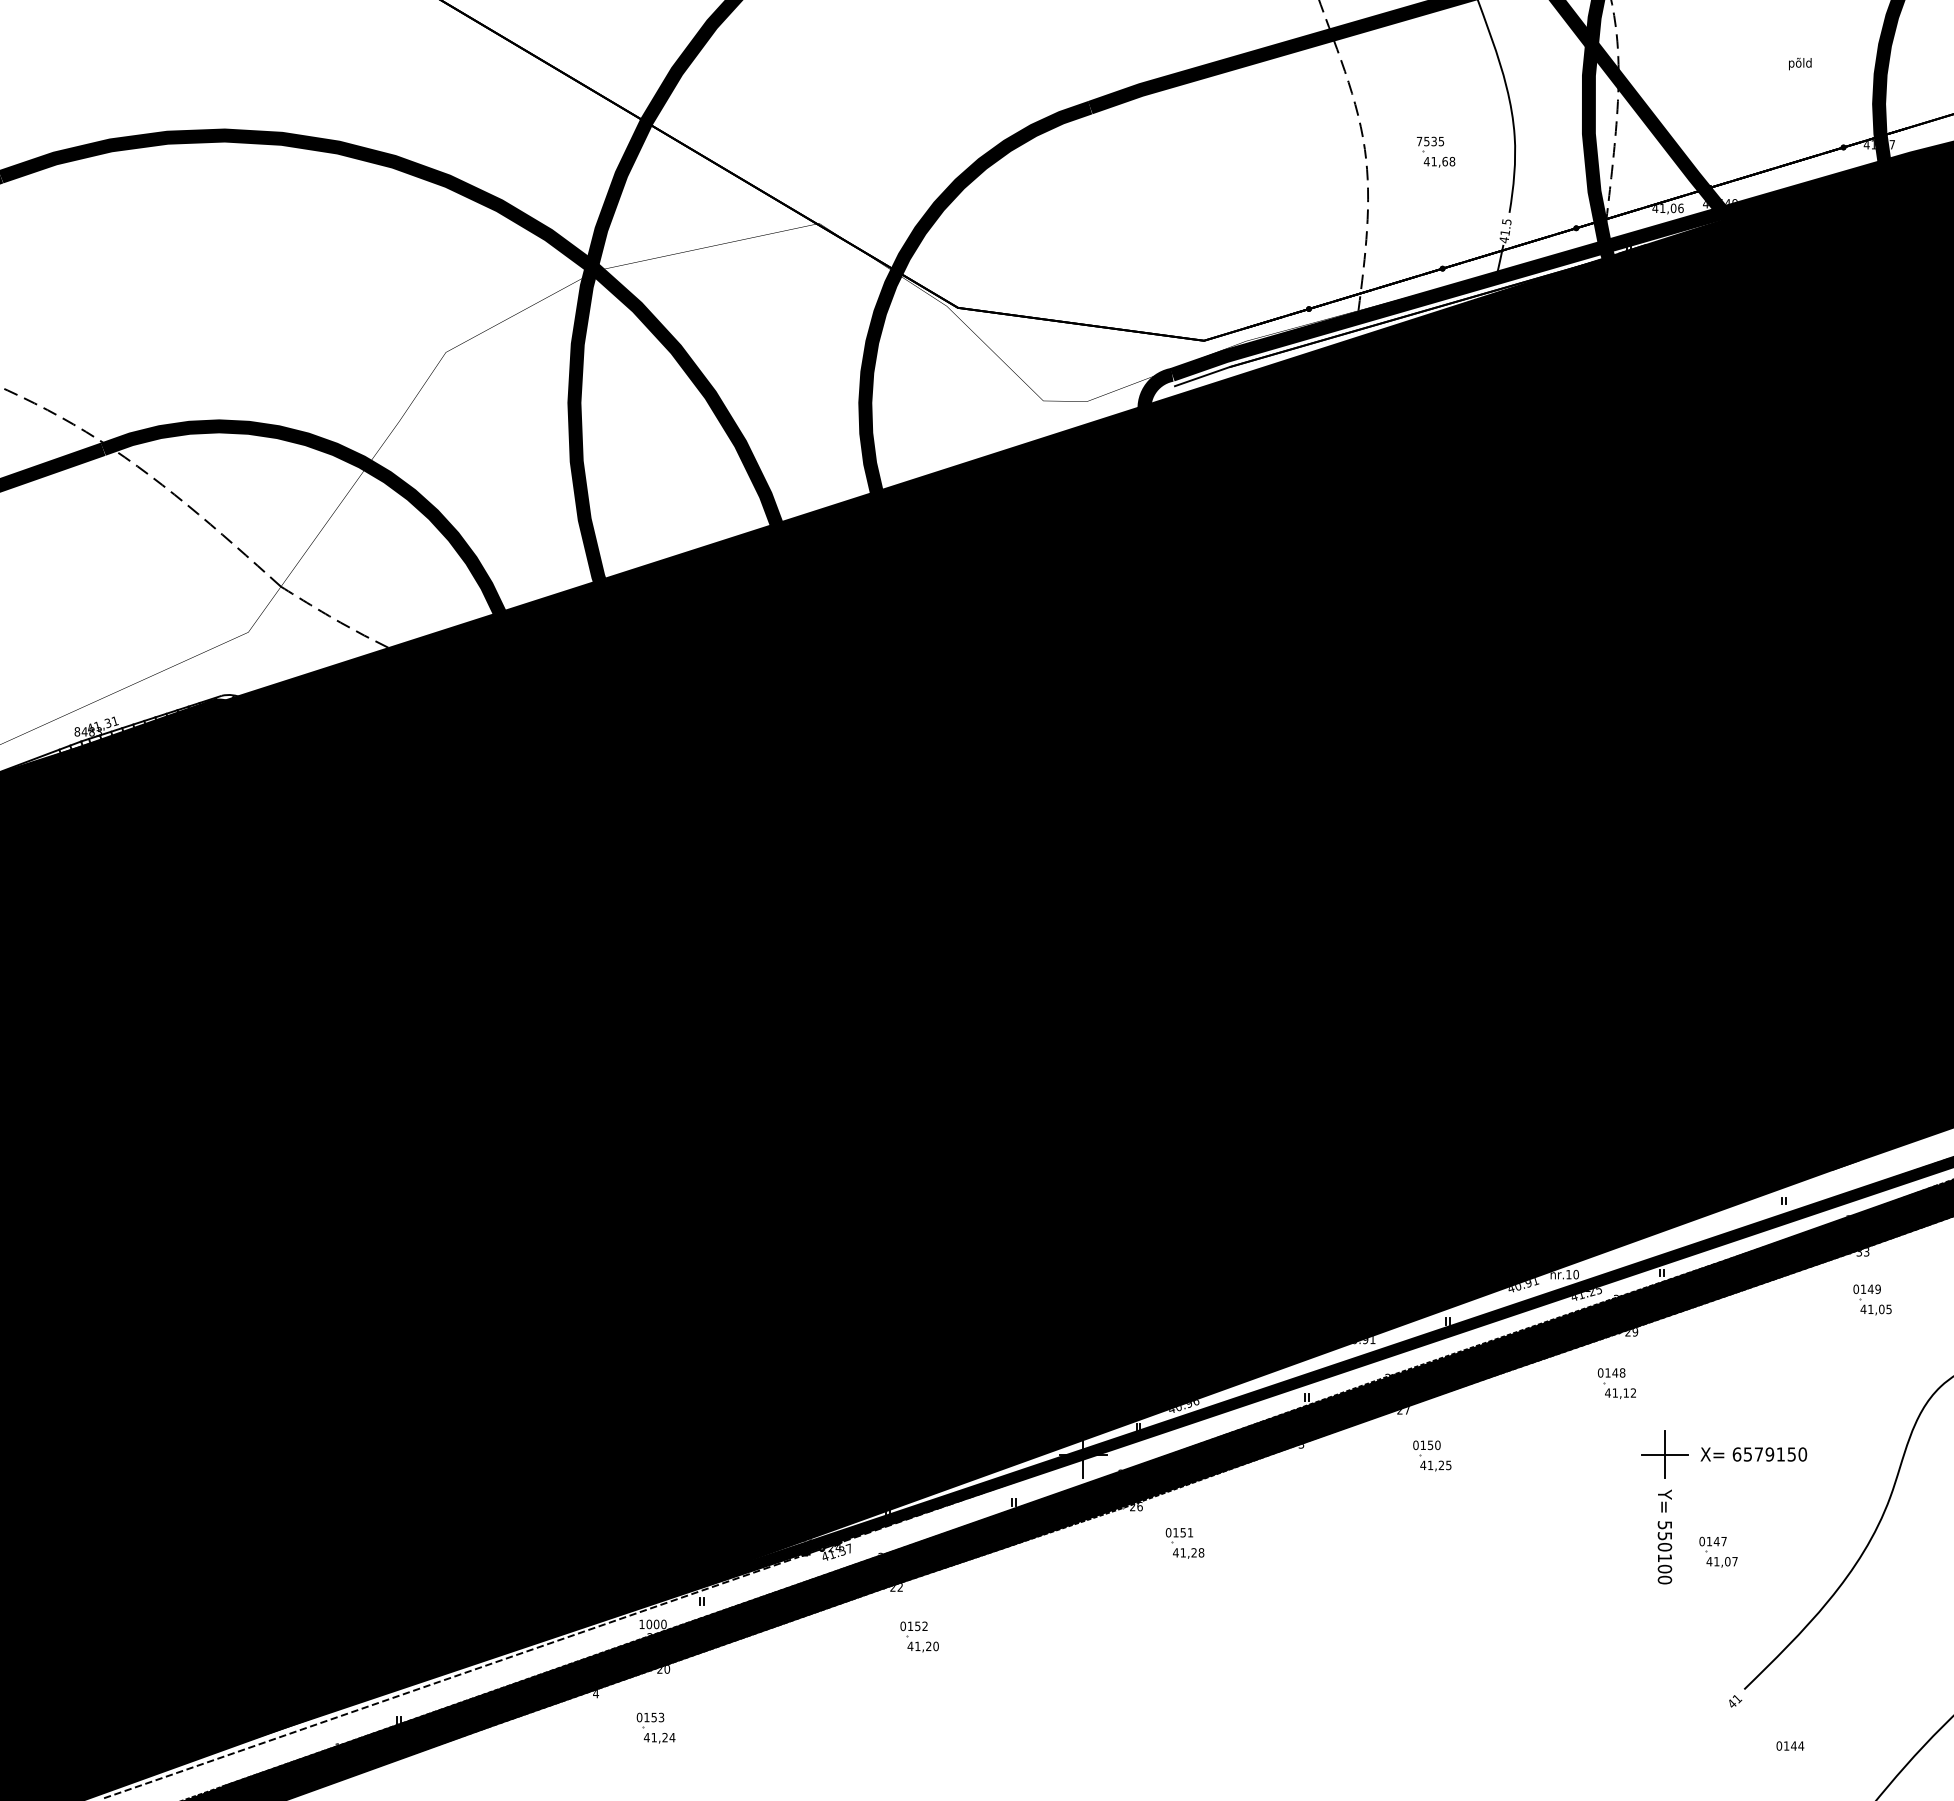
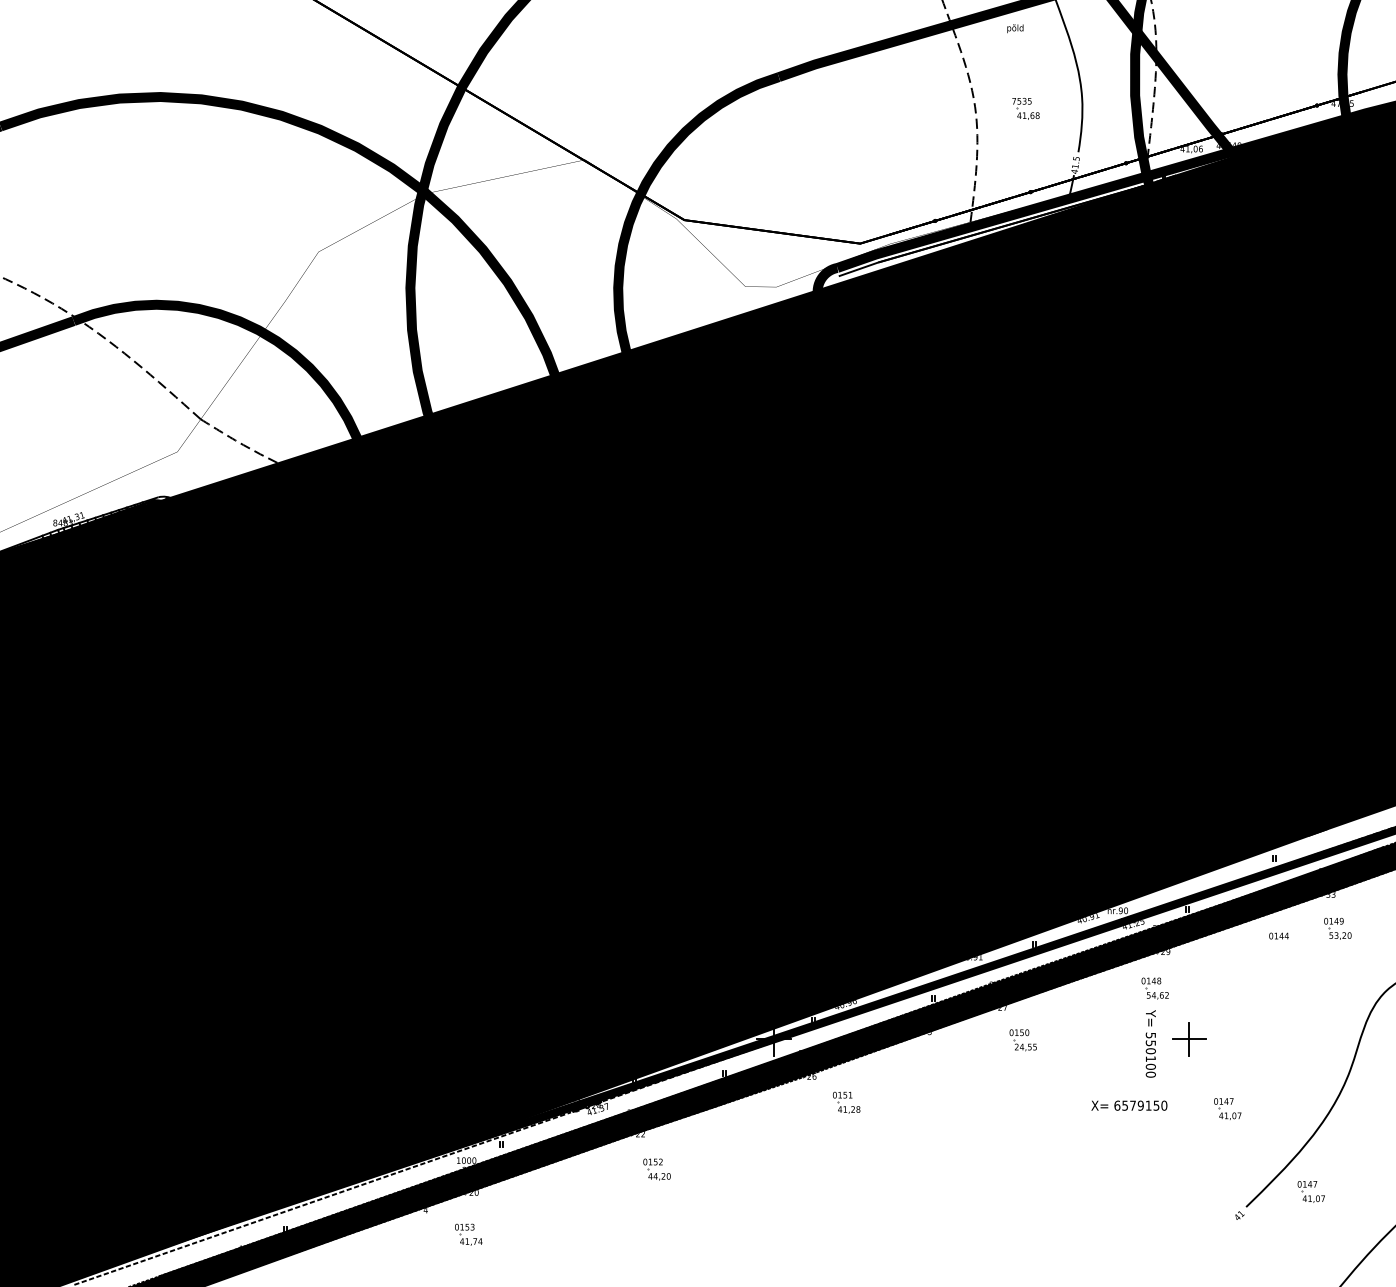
text: (1800, 63) -> (1015, 28), moved
text: (1882, 144) -> (1344, 103), 41,07 -> 47,15
text: (1568, 1274) -> (1120, 910), nr.10 -> nr.90
text: (1875, 1309) -> (1339, 935), 41,05 -> 53,20
text: (1617, 1392) -> (1155, 994), 41,12 -> 54,62
text: (1753, 1454) -> (1129, 1105), moved
text: (1432, 1465) -> (1023, 1047), 41,25 -> 24,55
text: (1664, 1536) -> (1150, 1043), moved
text: (917, 1645) -> (655, 1175), 41,20 -> 44,20
part: (1835, 1667) -> (1311, 1191), added
text: (664, 1737) -> (474, 1241), 41,24 -> 41,74
text: (1790, 1745) -> (1279, 935), moved

